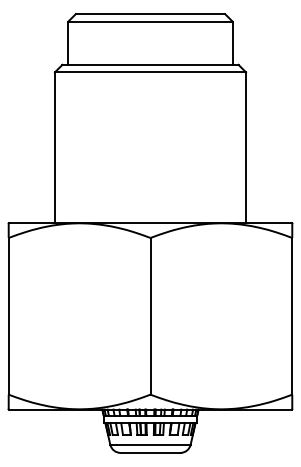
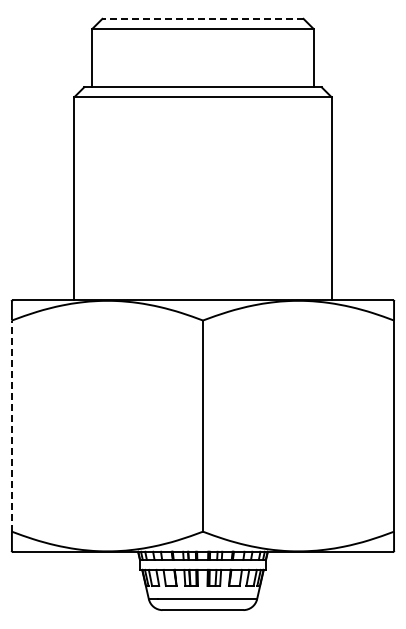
line: (150, 13) -> (202, 18), solid -> dashed
line: (8, 316) -> (11, 426), solid -> dashed

